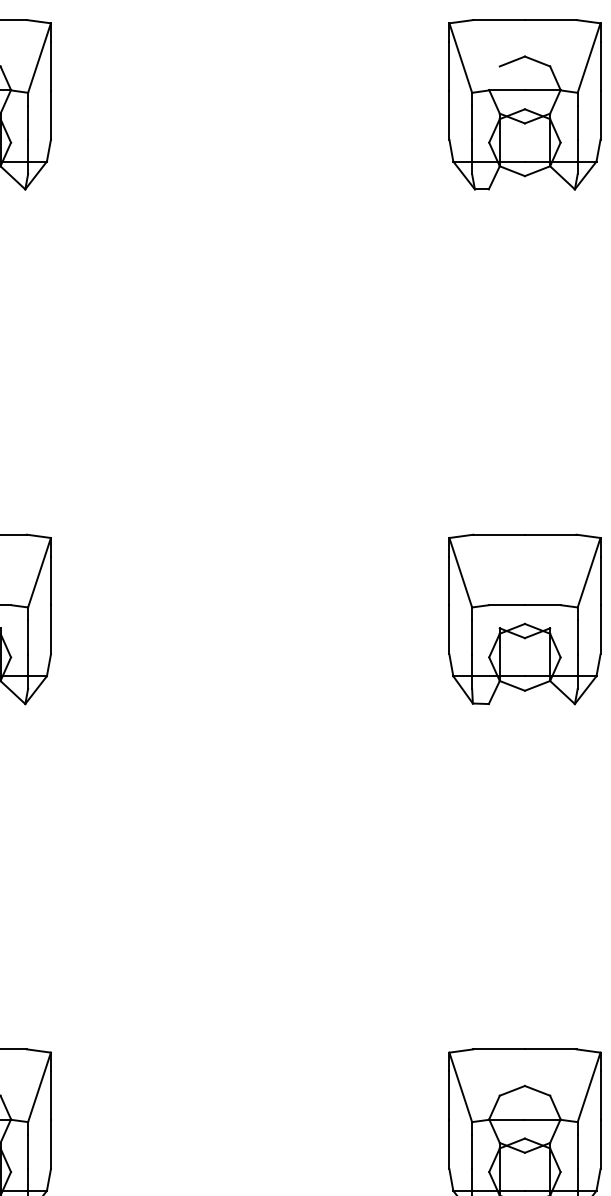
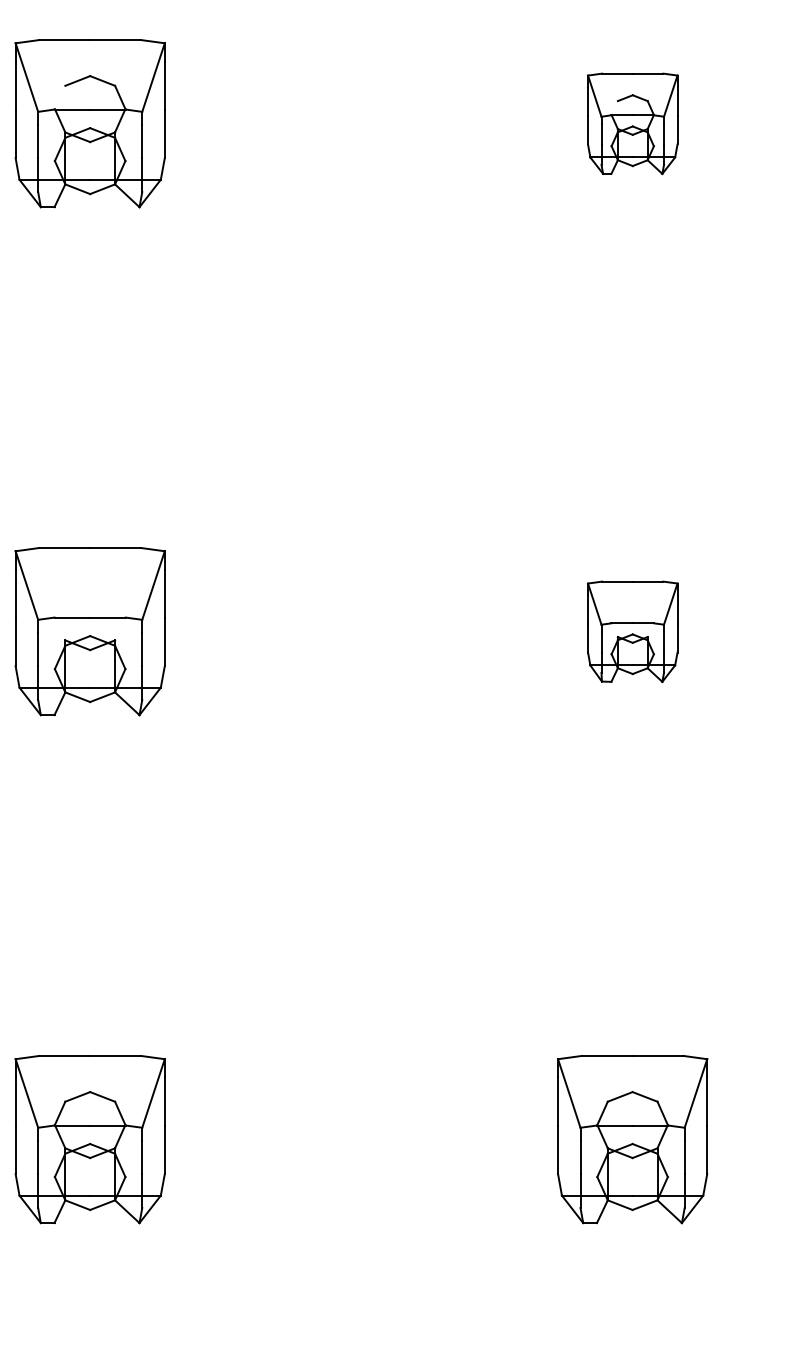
part: (524, 104) -> (632, 123), size x0.6
part: (524, 619) -> (632, 631), size x0.6

